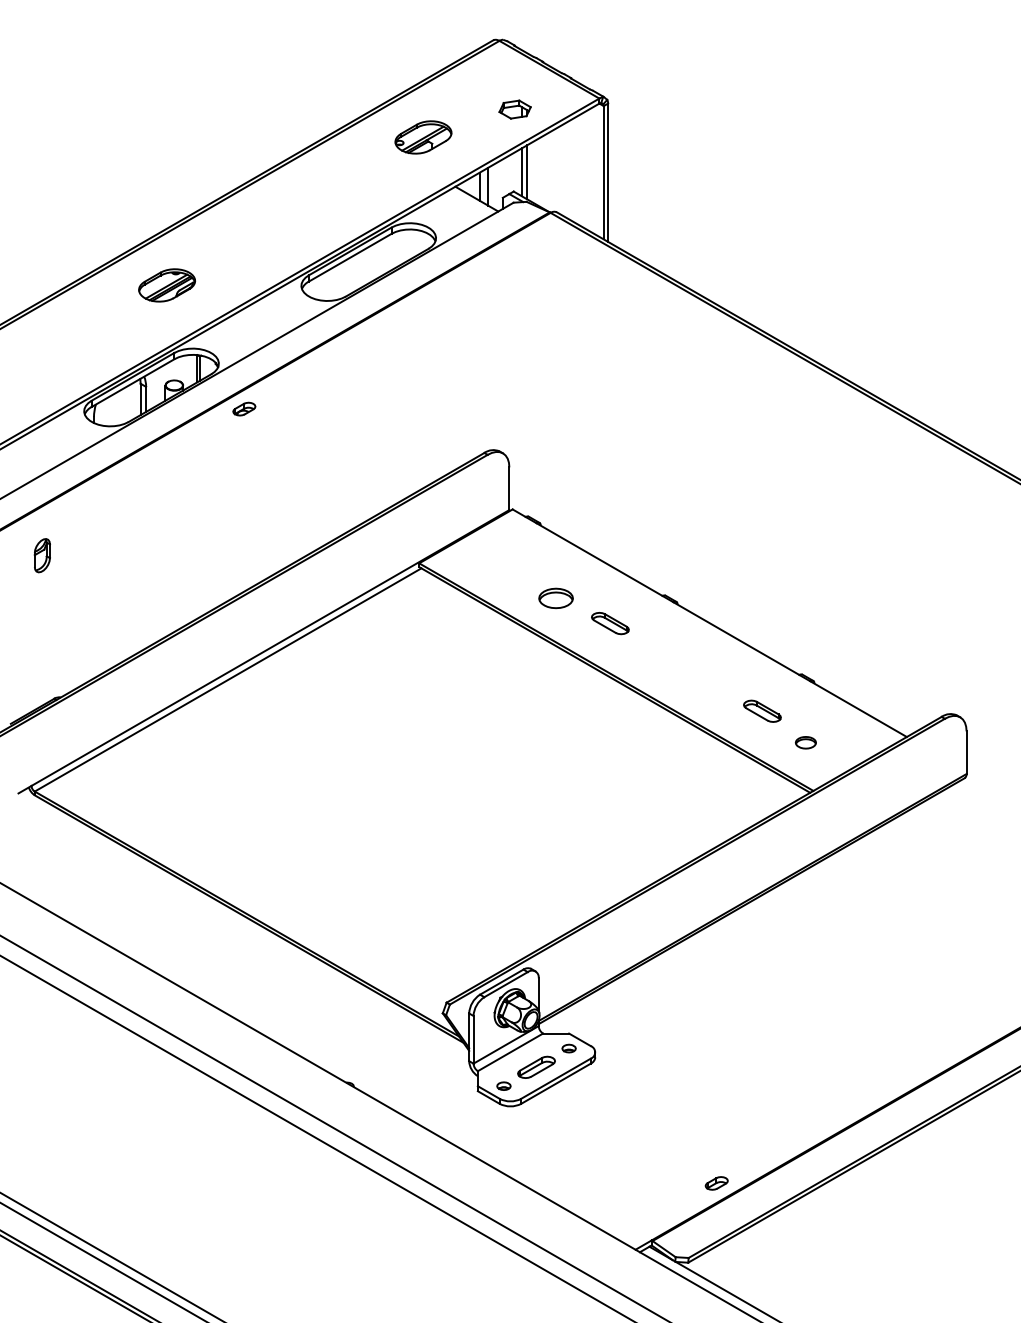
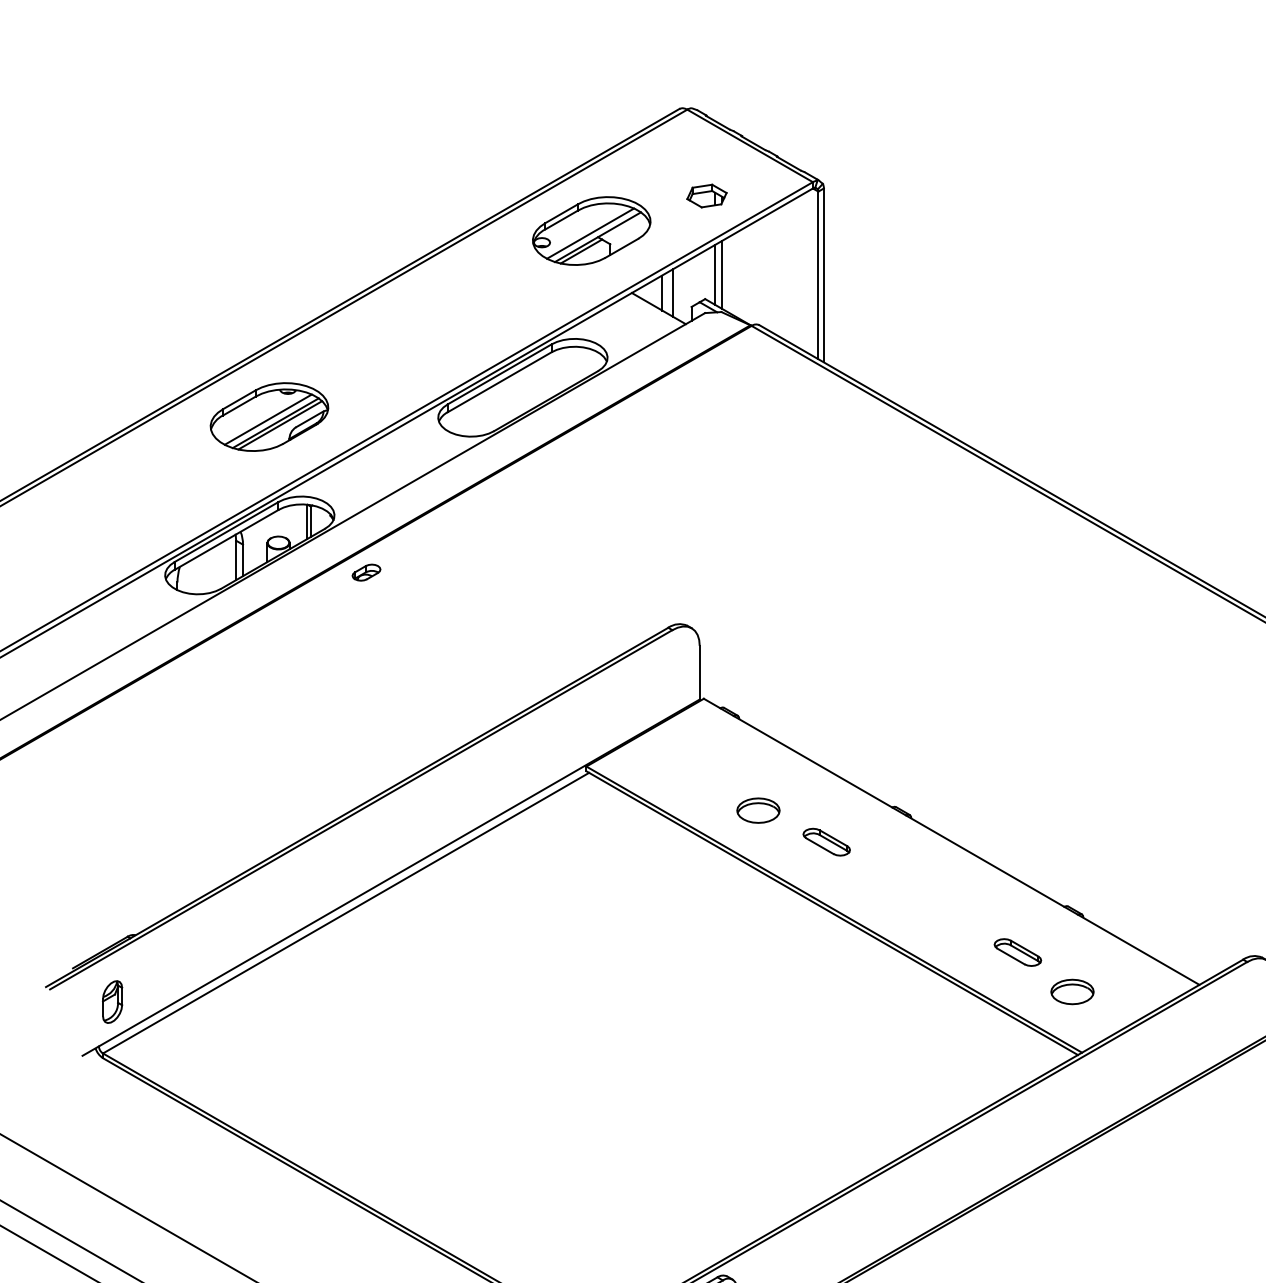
part: (423, 137) -> (591, 231), size x1.67
part: (166, 285) -> (268, 417), size x1.67
part: (41, 555) -> (111, 1001), moved
part: (805, 742) -> (1072, 991), size x1.67

